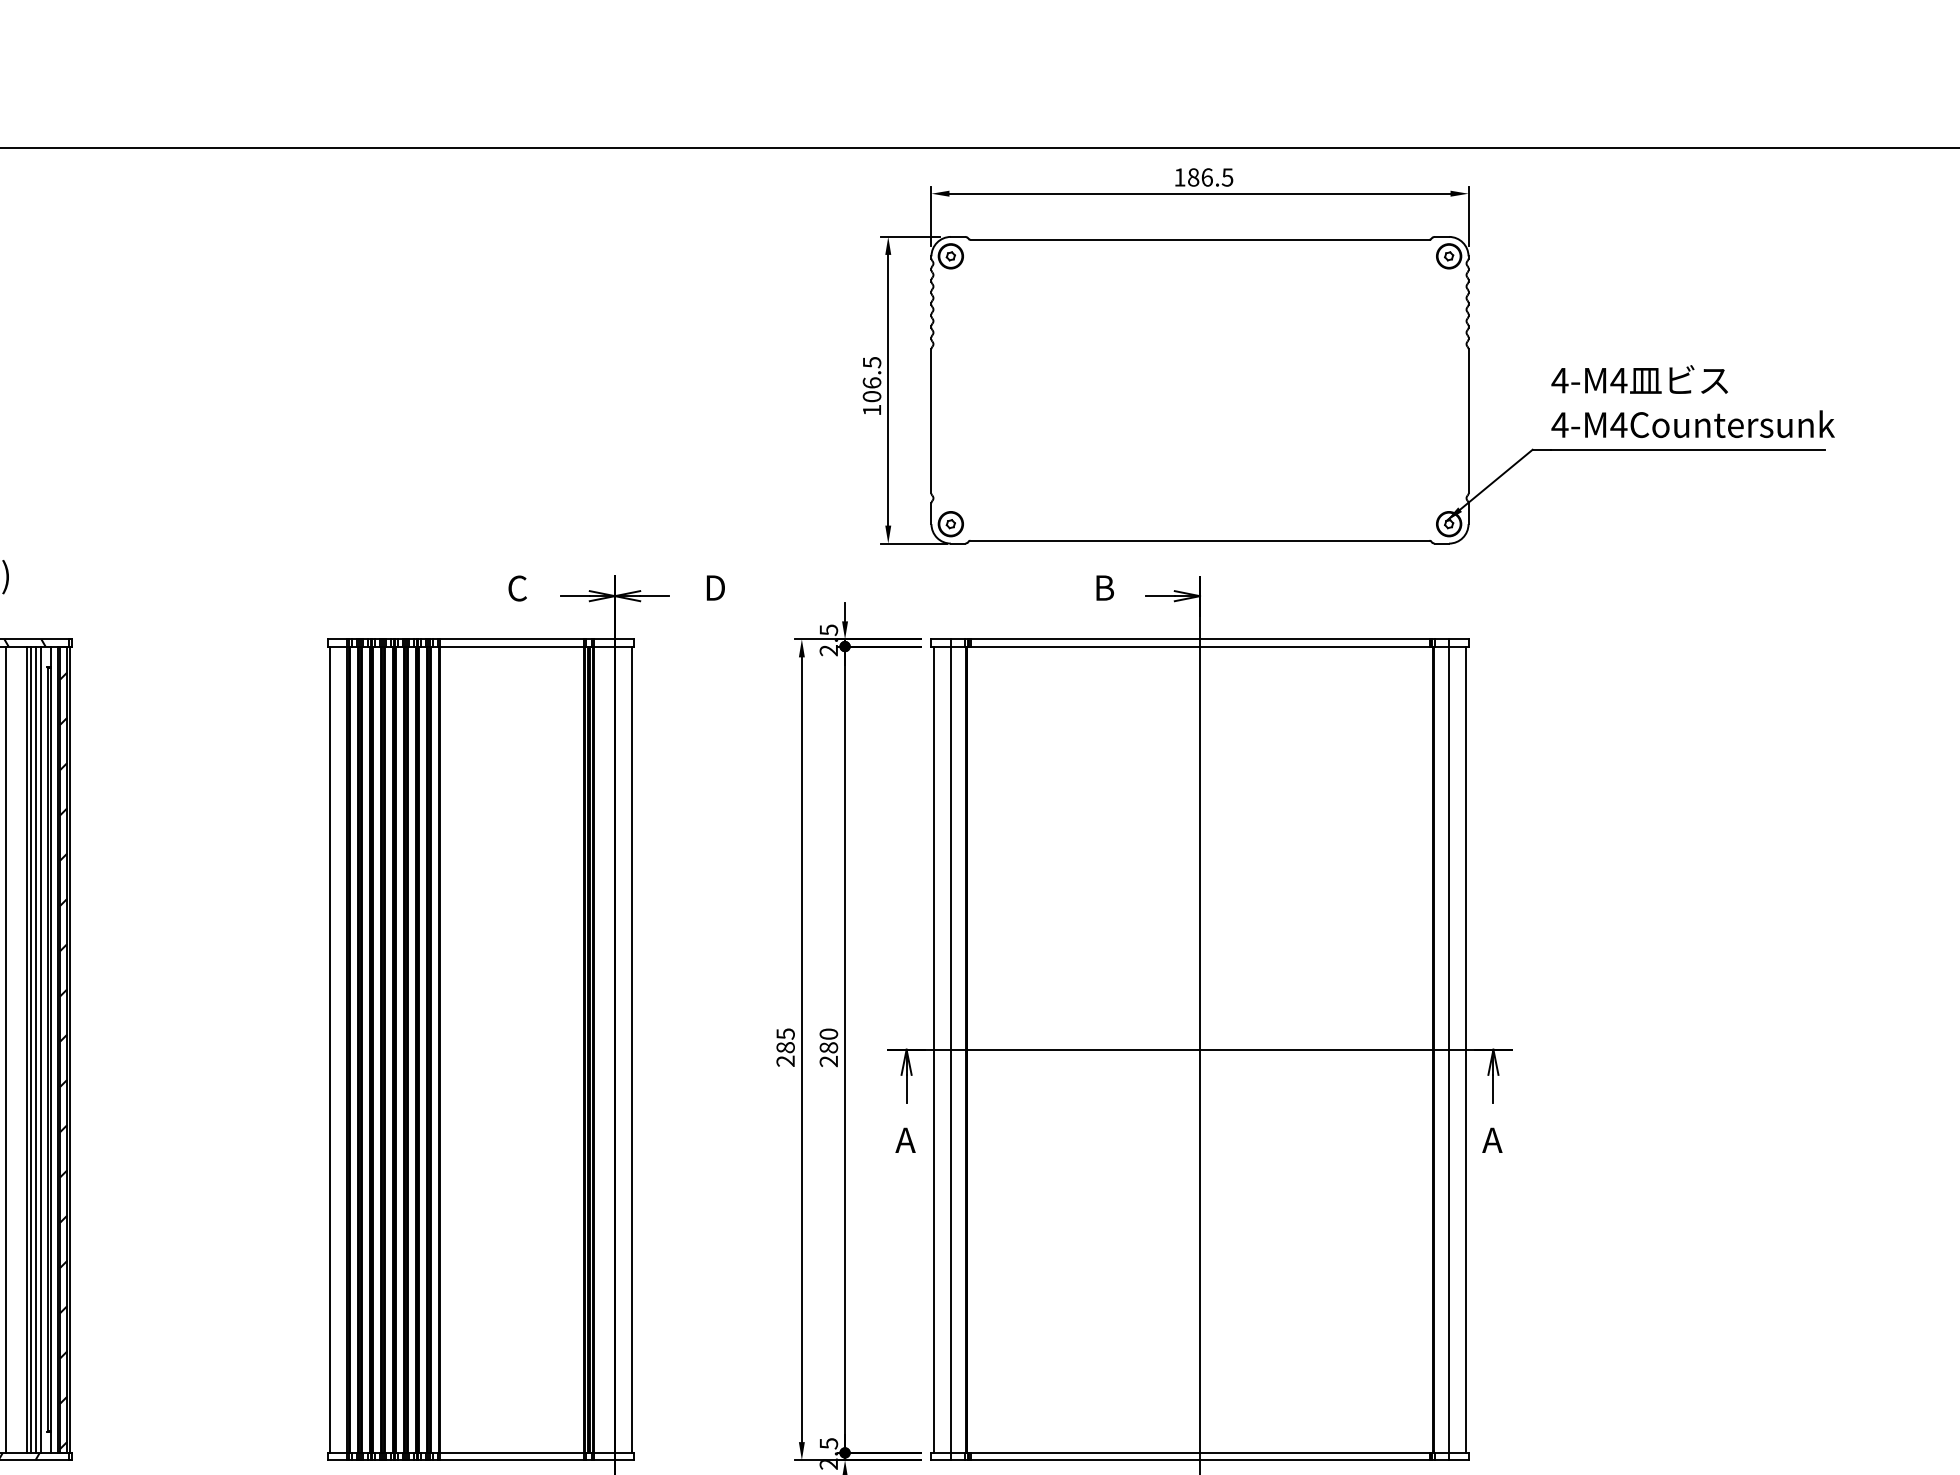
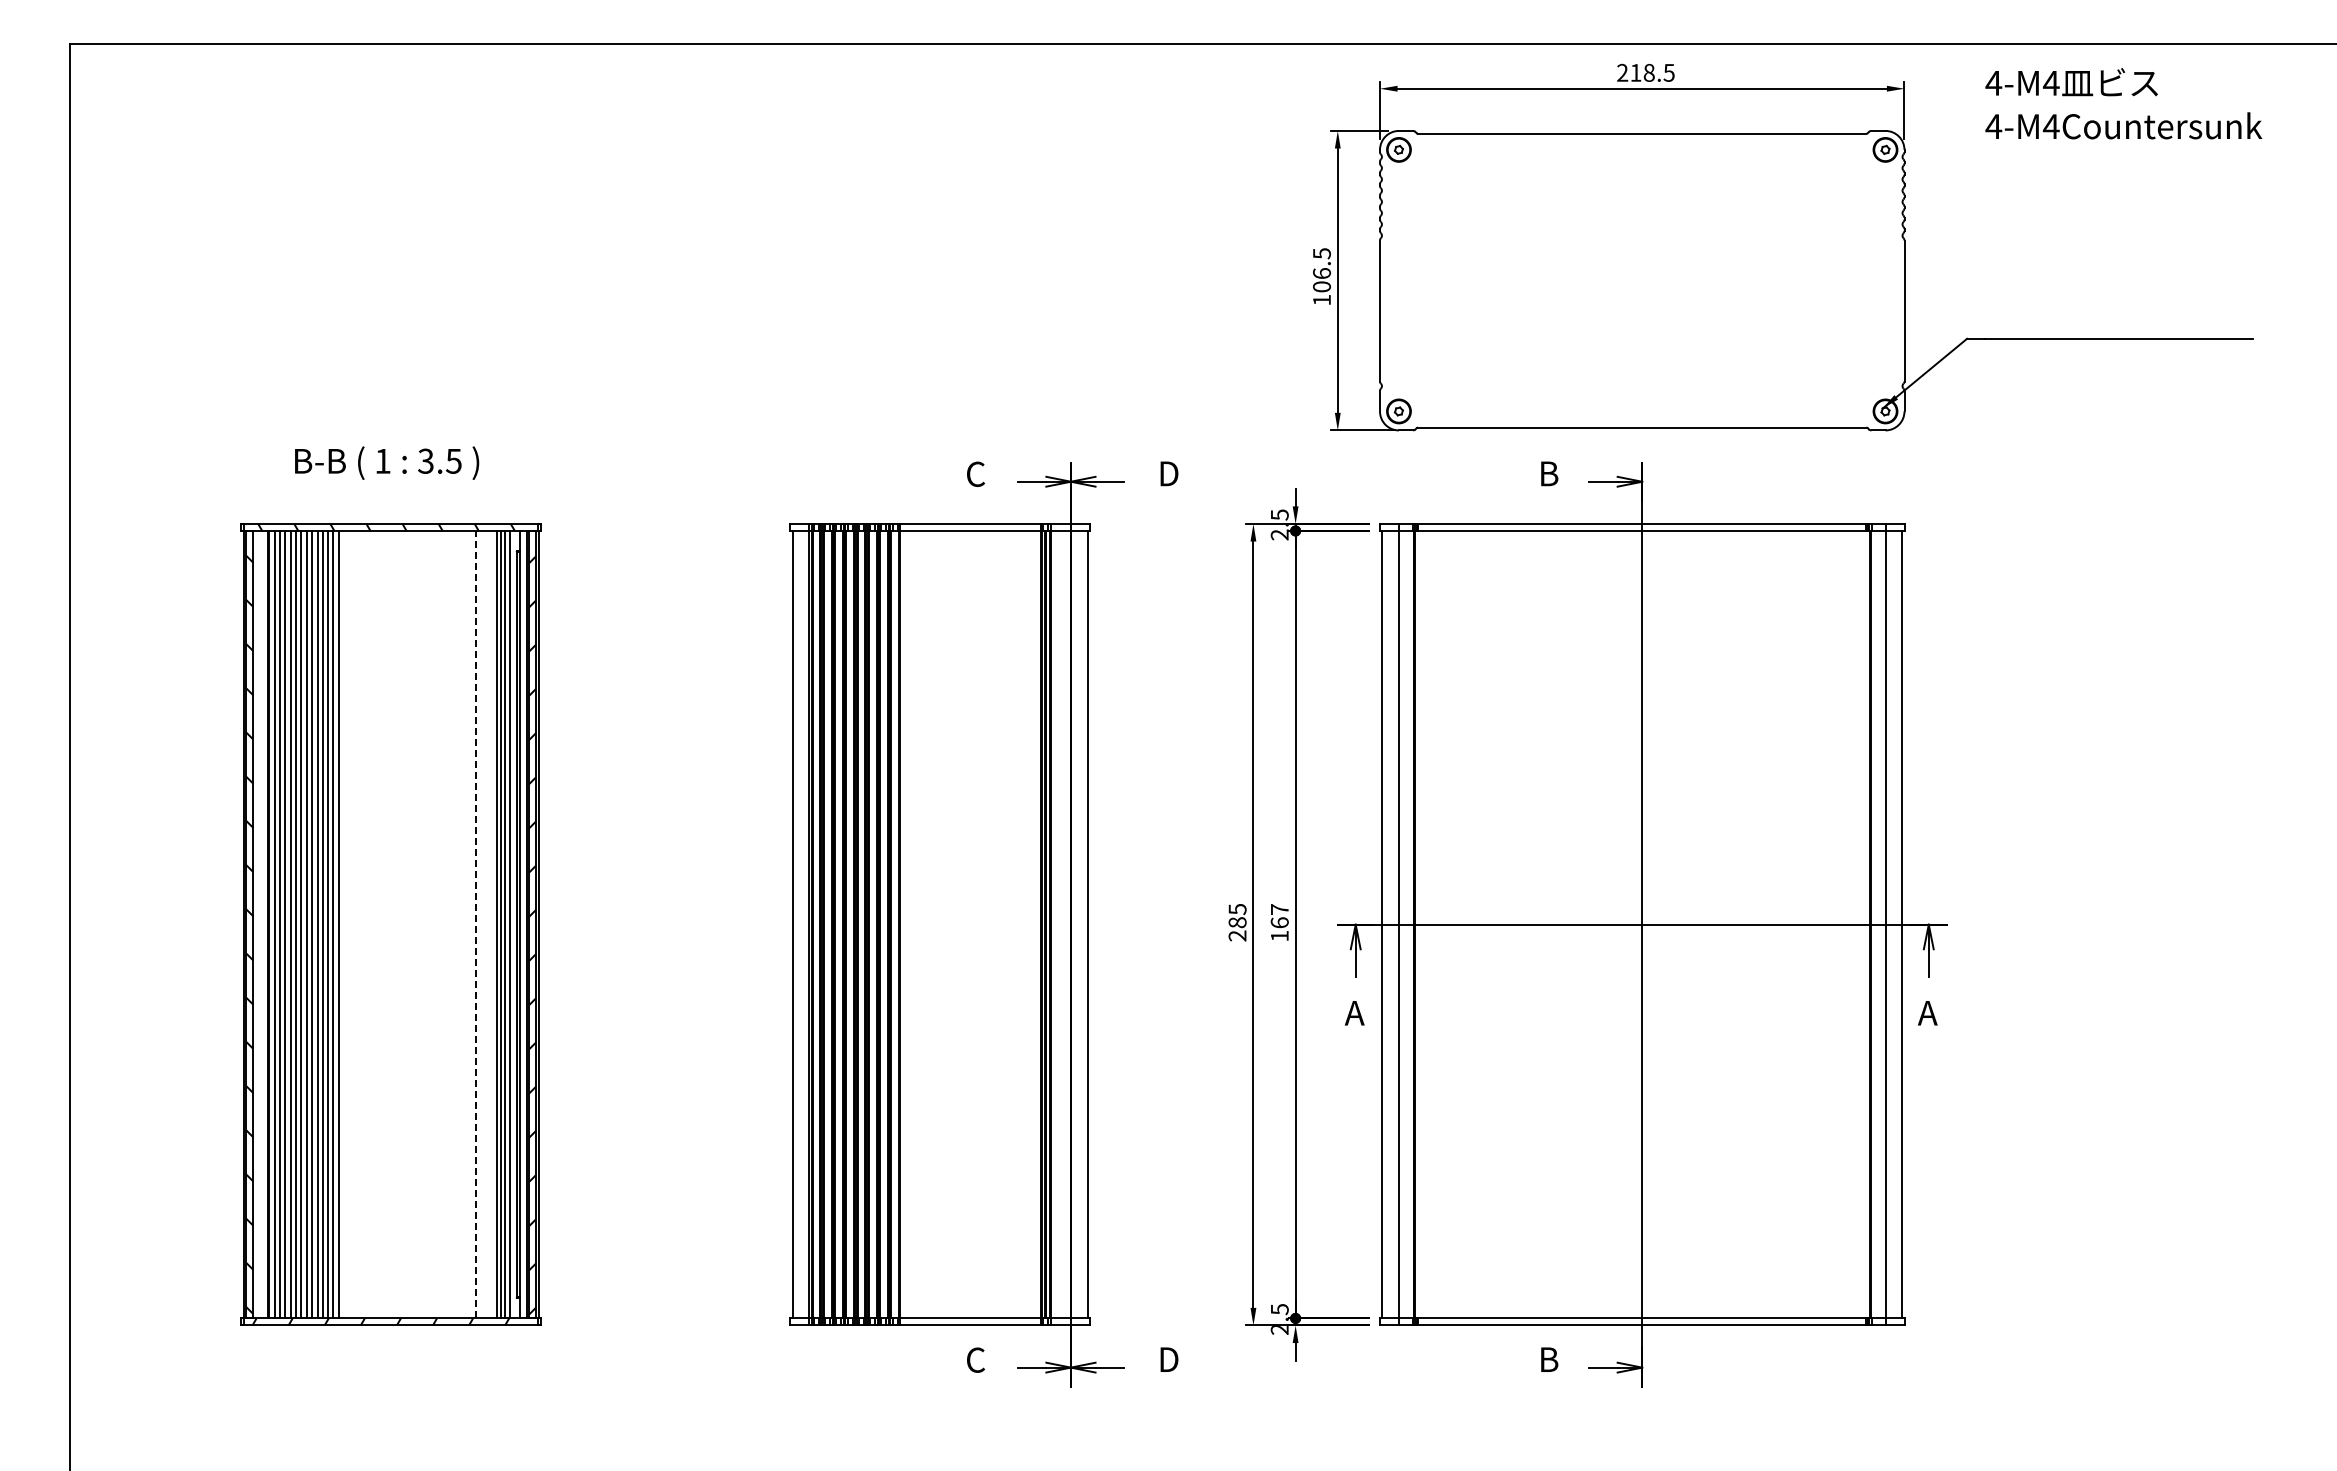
text: (1193, 177) -> (1635, 72), 186.5 -> 218.5
text: (1692, 401) -> (2123, 103), moved
text: (828, 1047) -> (1279, 922), 280 -> 167
line: (6, 1049) -> (476, 924), solid -> dashed

